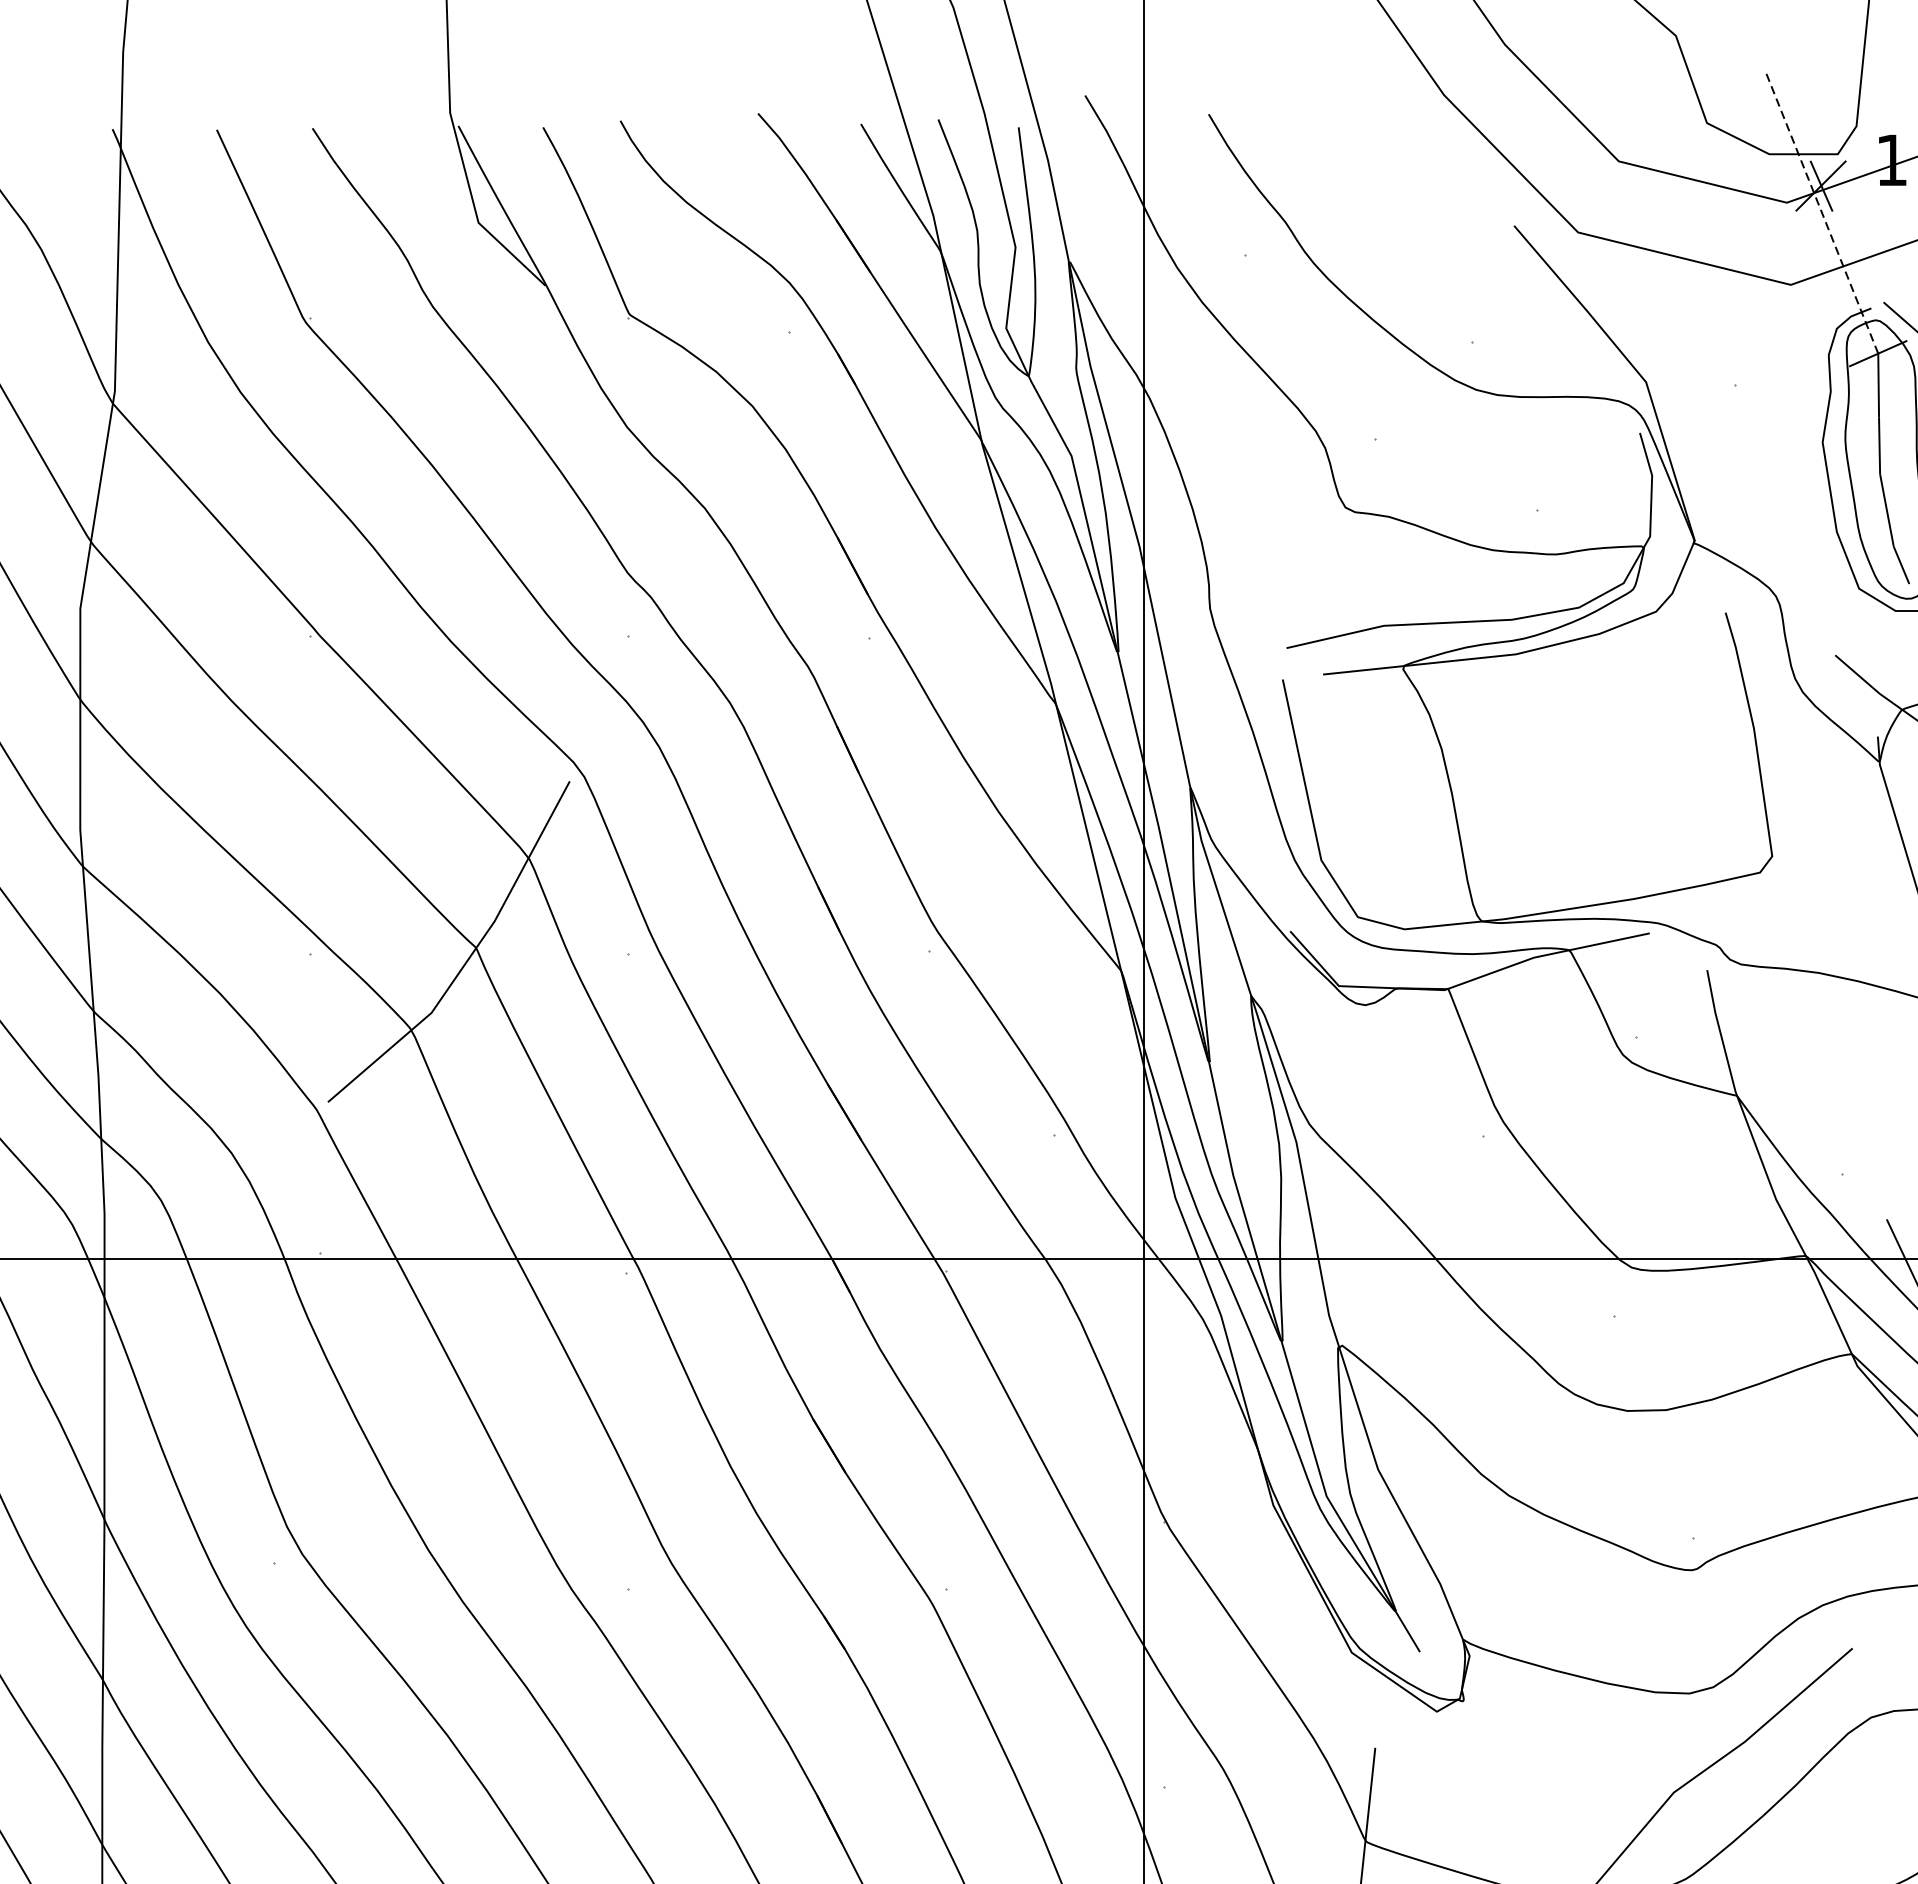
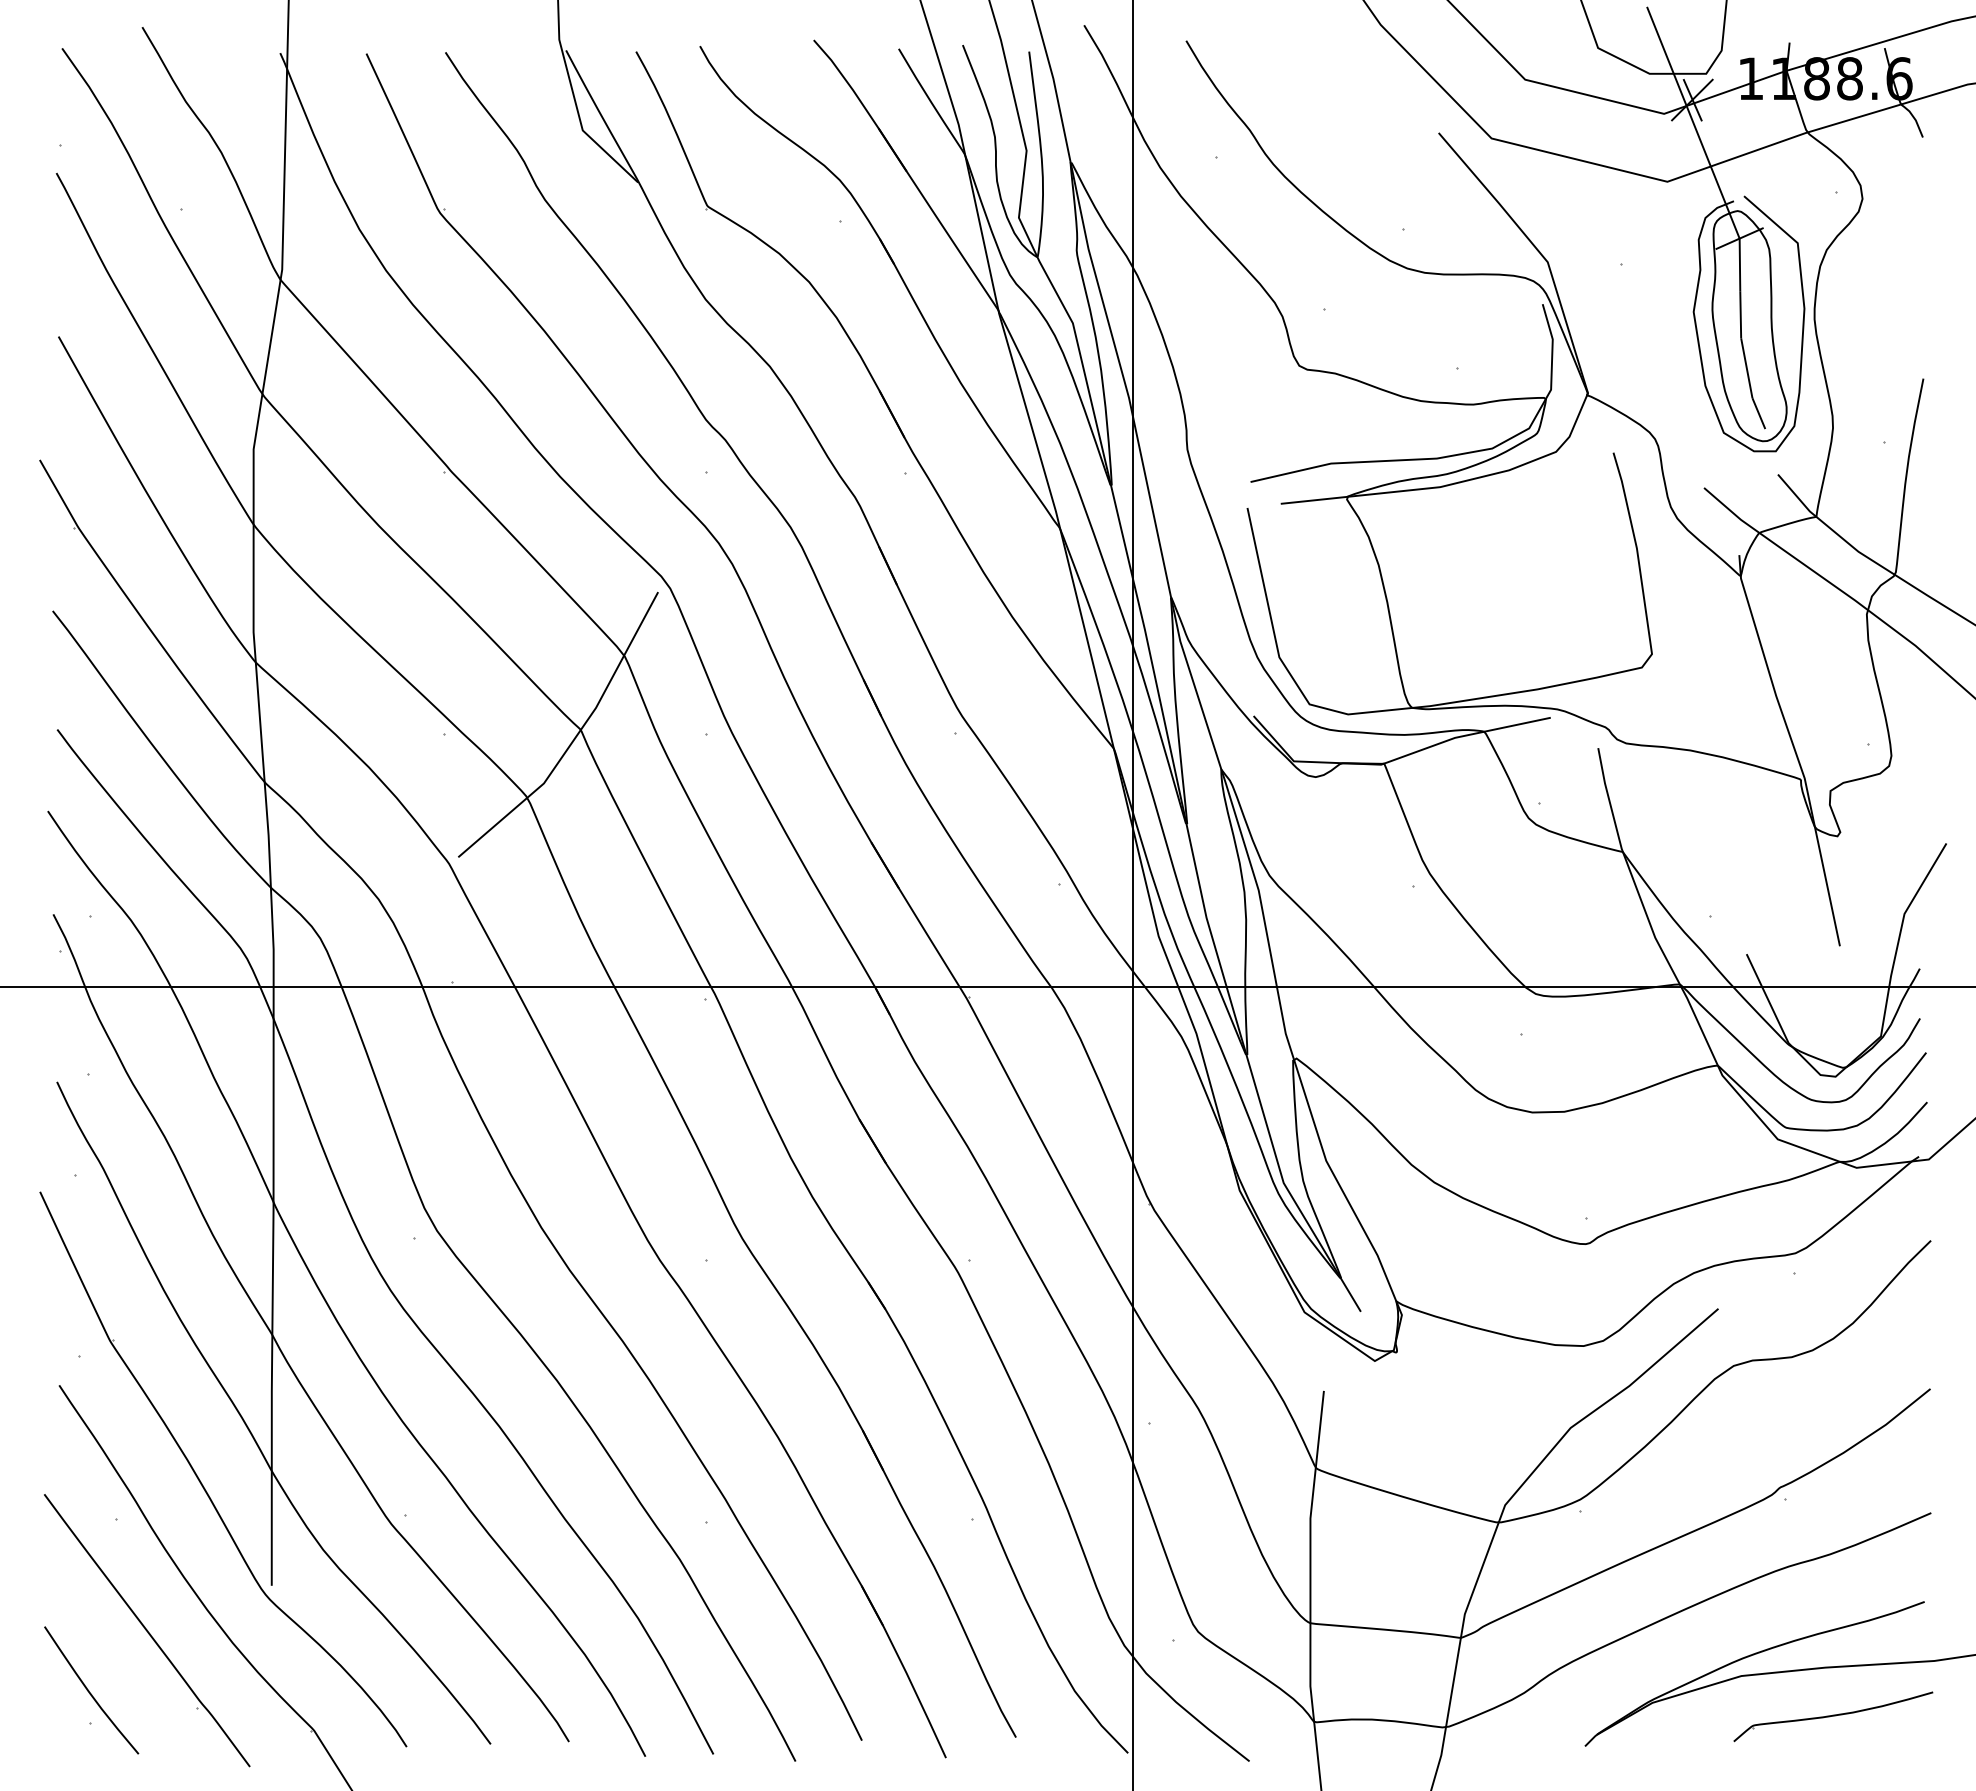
line: (1822, 213) -> (1693, 122), dashed -> solid

